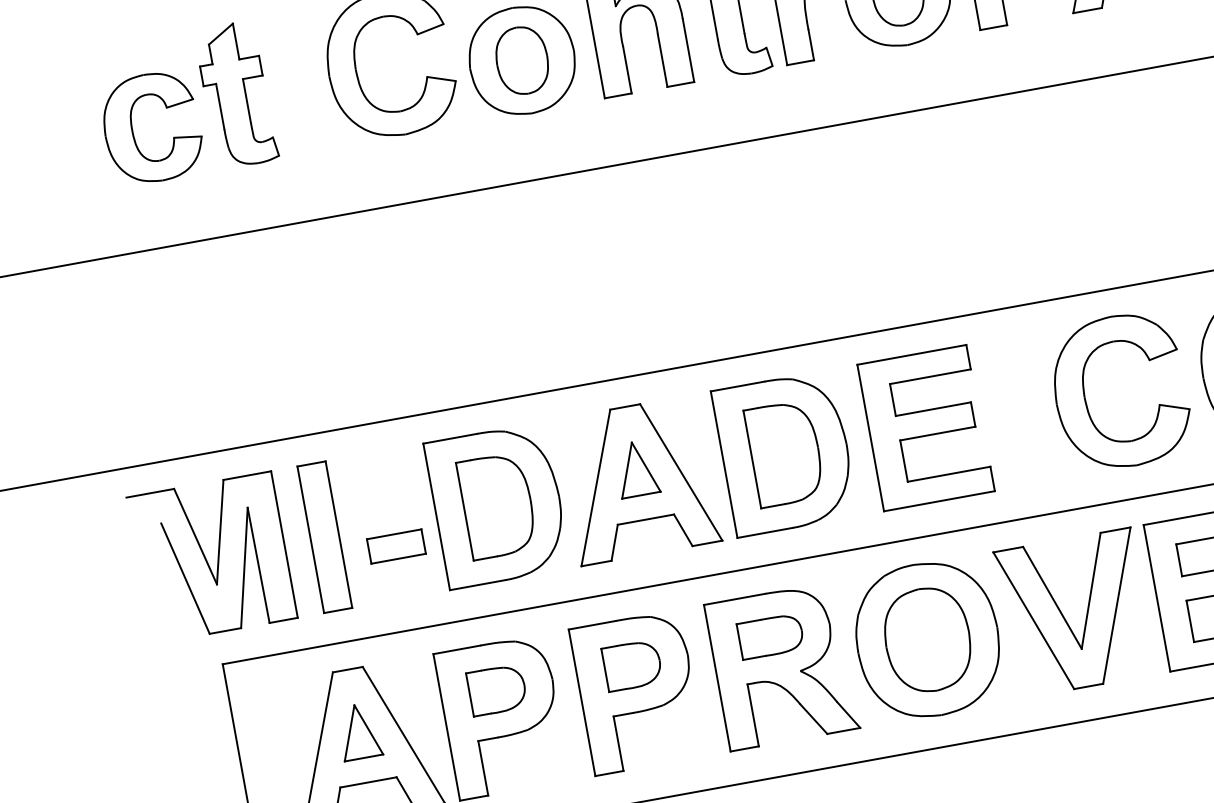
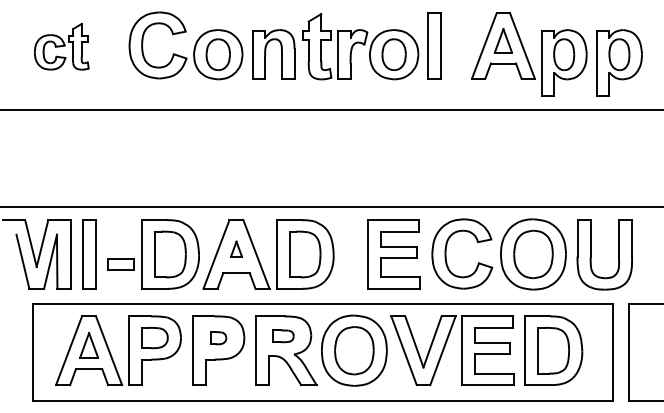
part: (184, 103) -> (61, 46), size x0.7
part: (924, 428) -> (393, 254), moved
part: (636, 467) -> (236, 248), size x0.6
part: (770, 637) -> (283, 336), size x0.7
part: (632, 666) -> (218, 338), size x0.6

